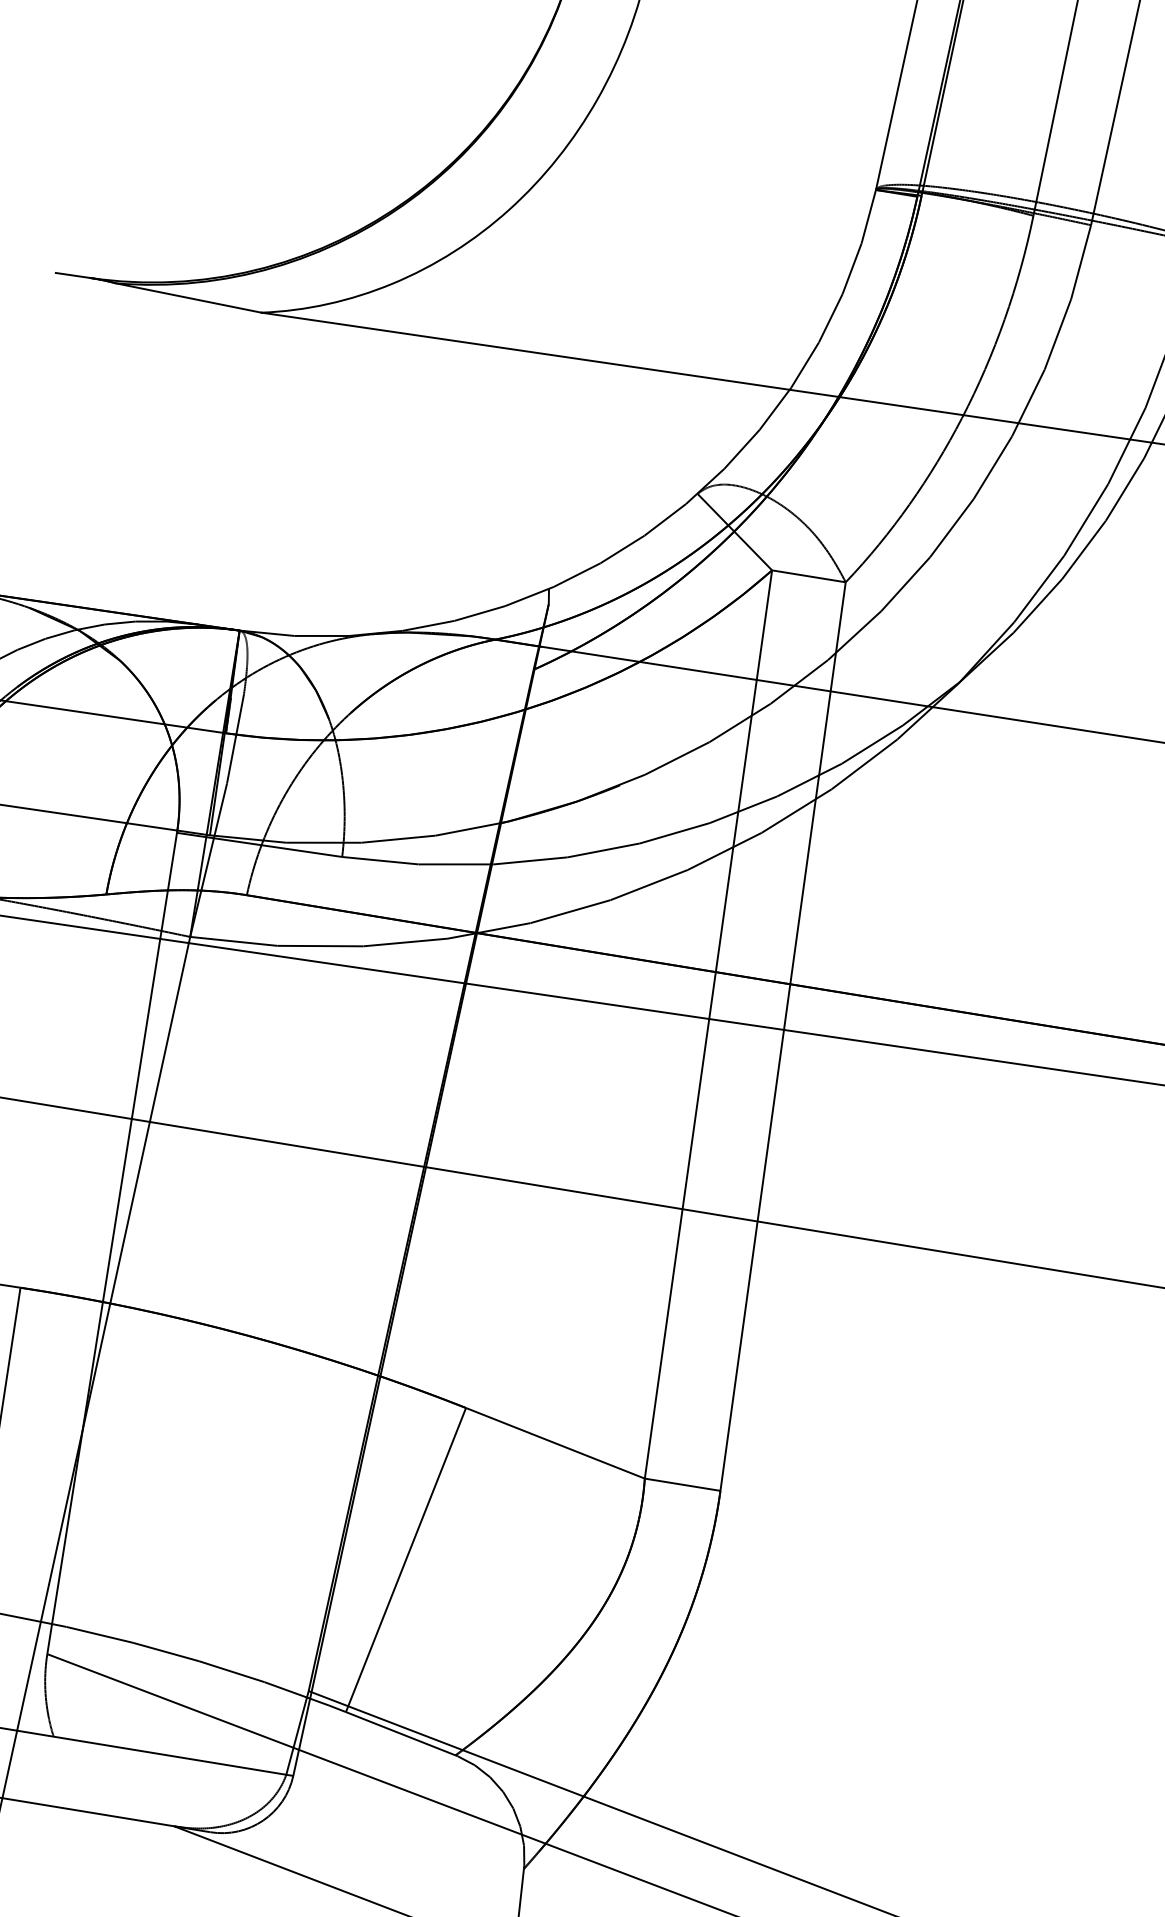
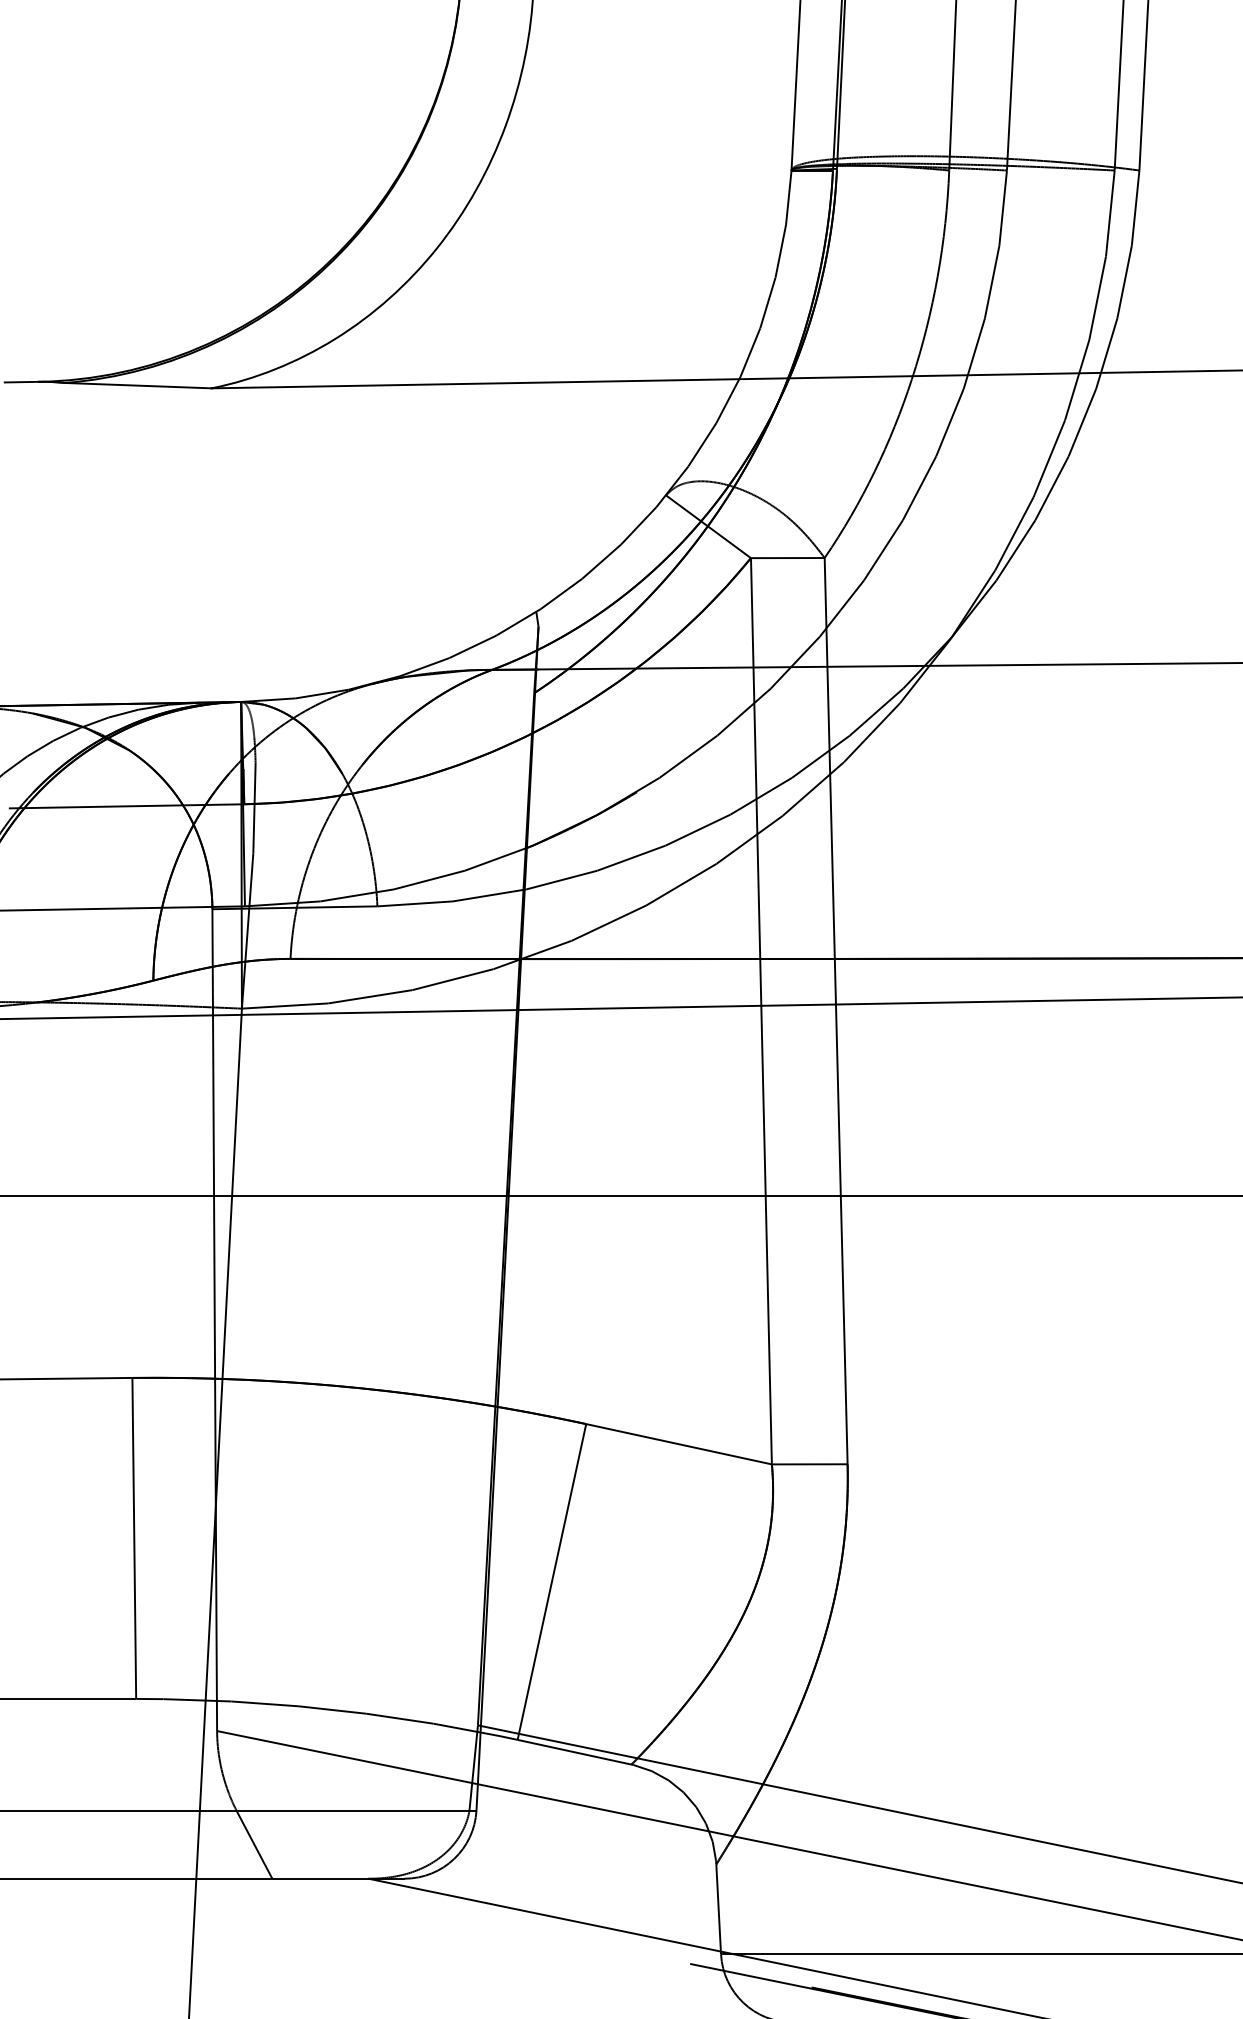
line: (66, 1773) -> (254, 1844), added

